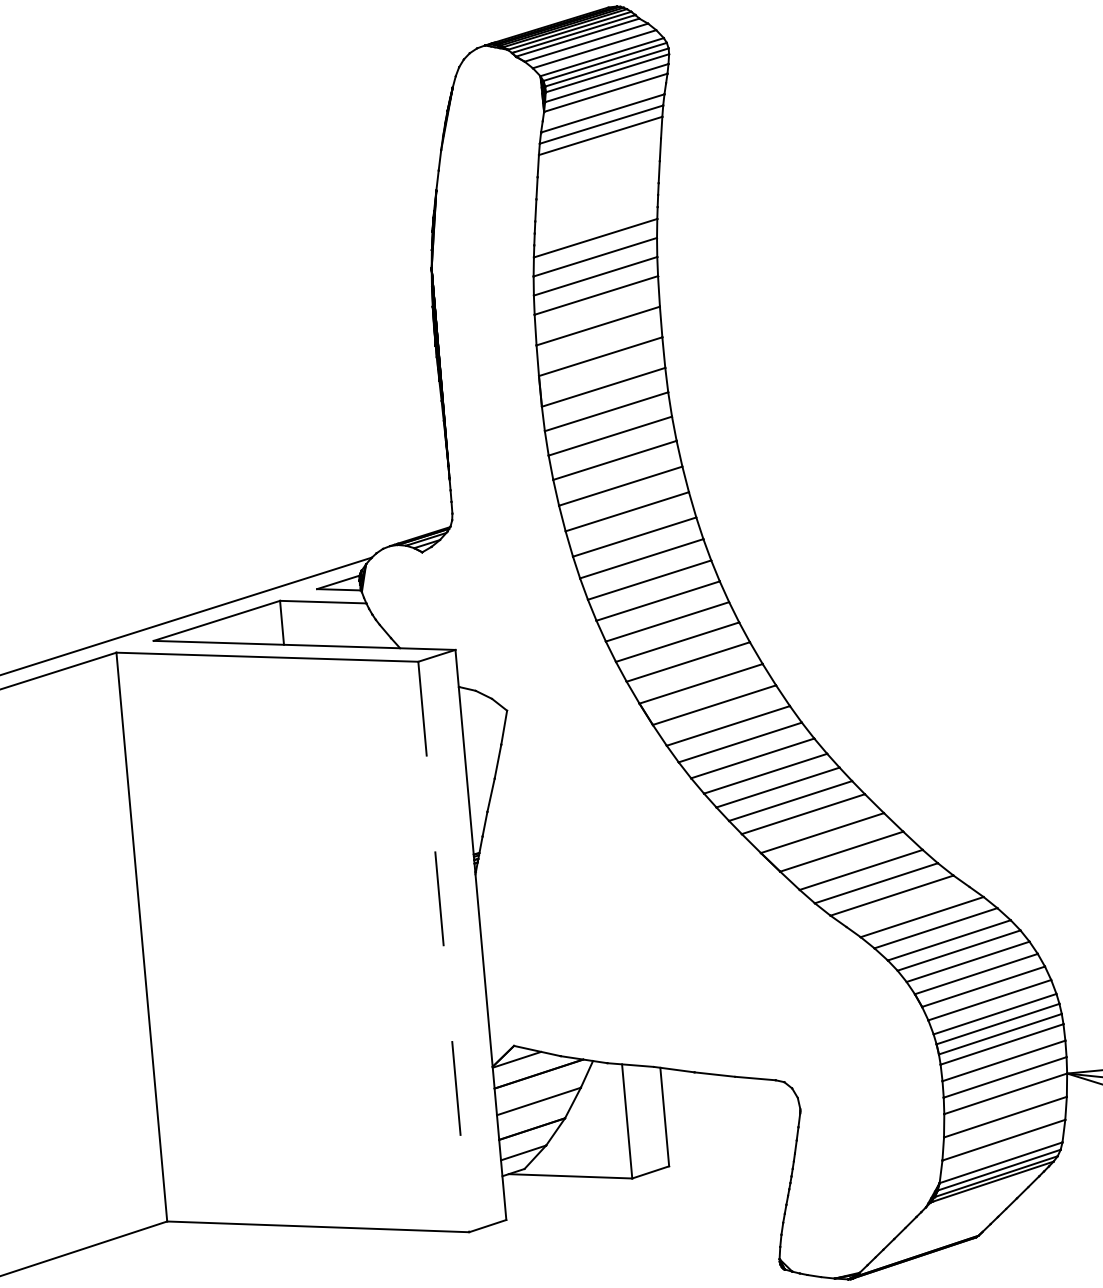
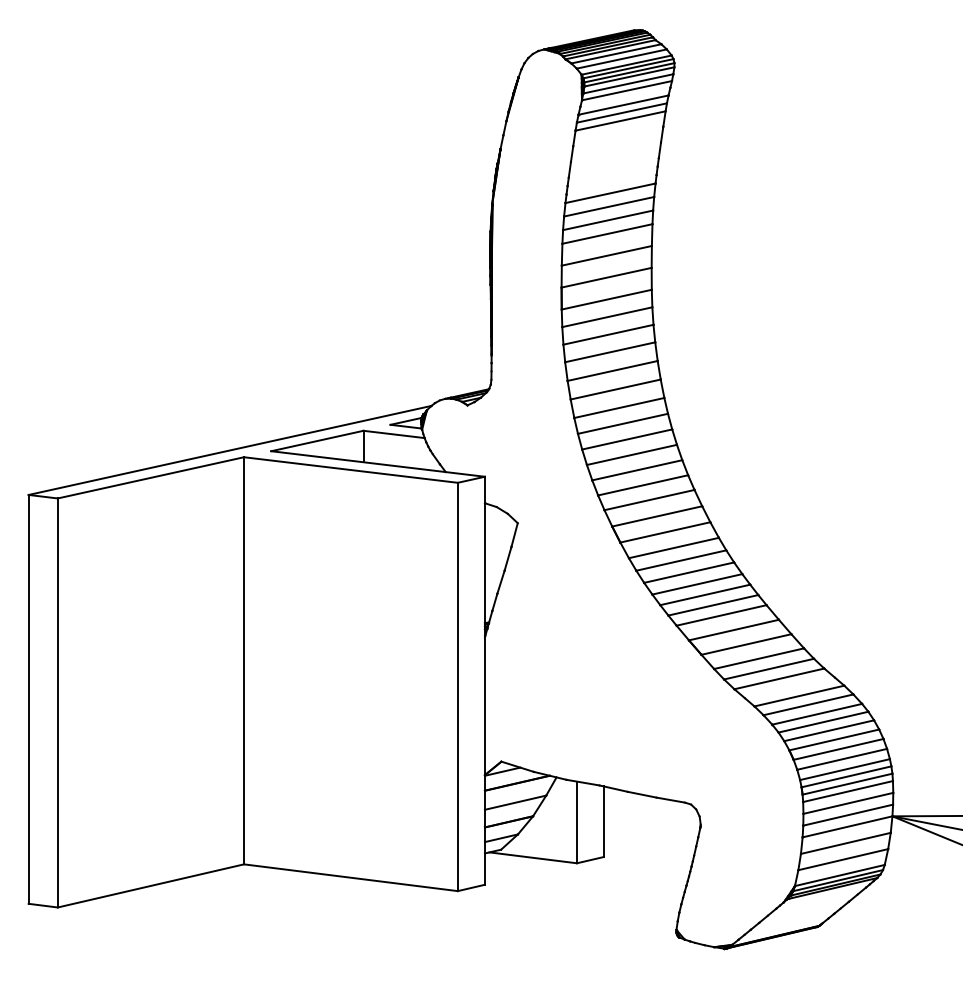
line: (443, 947) -> (457, 687), dashed -> solid

